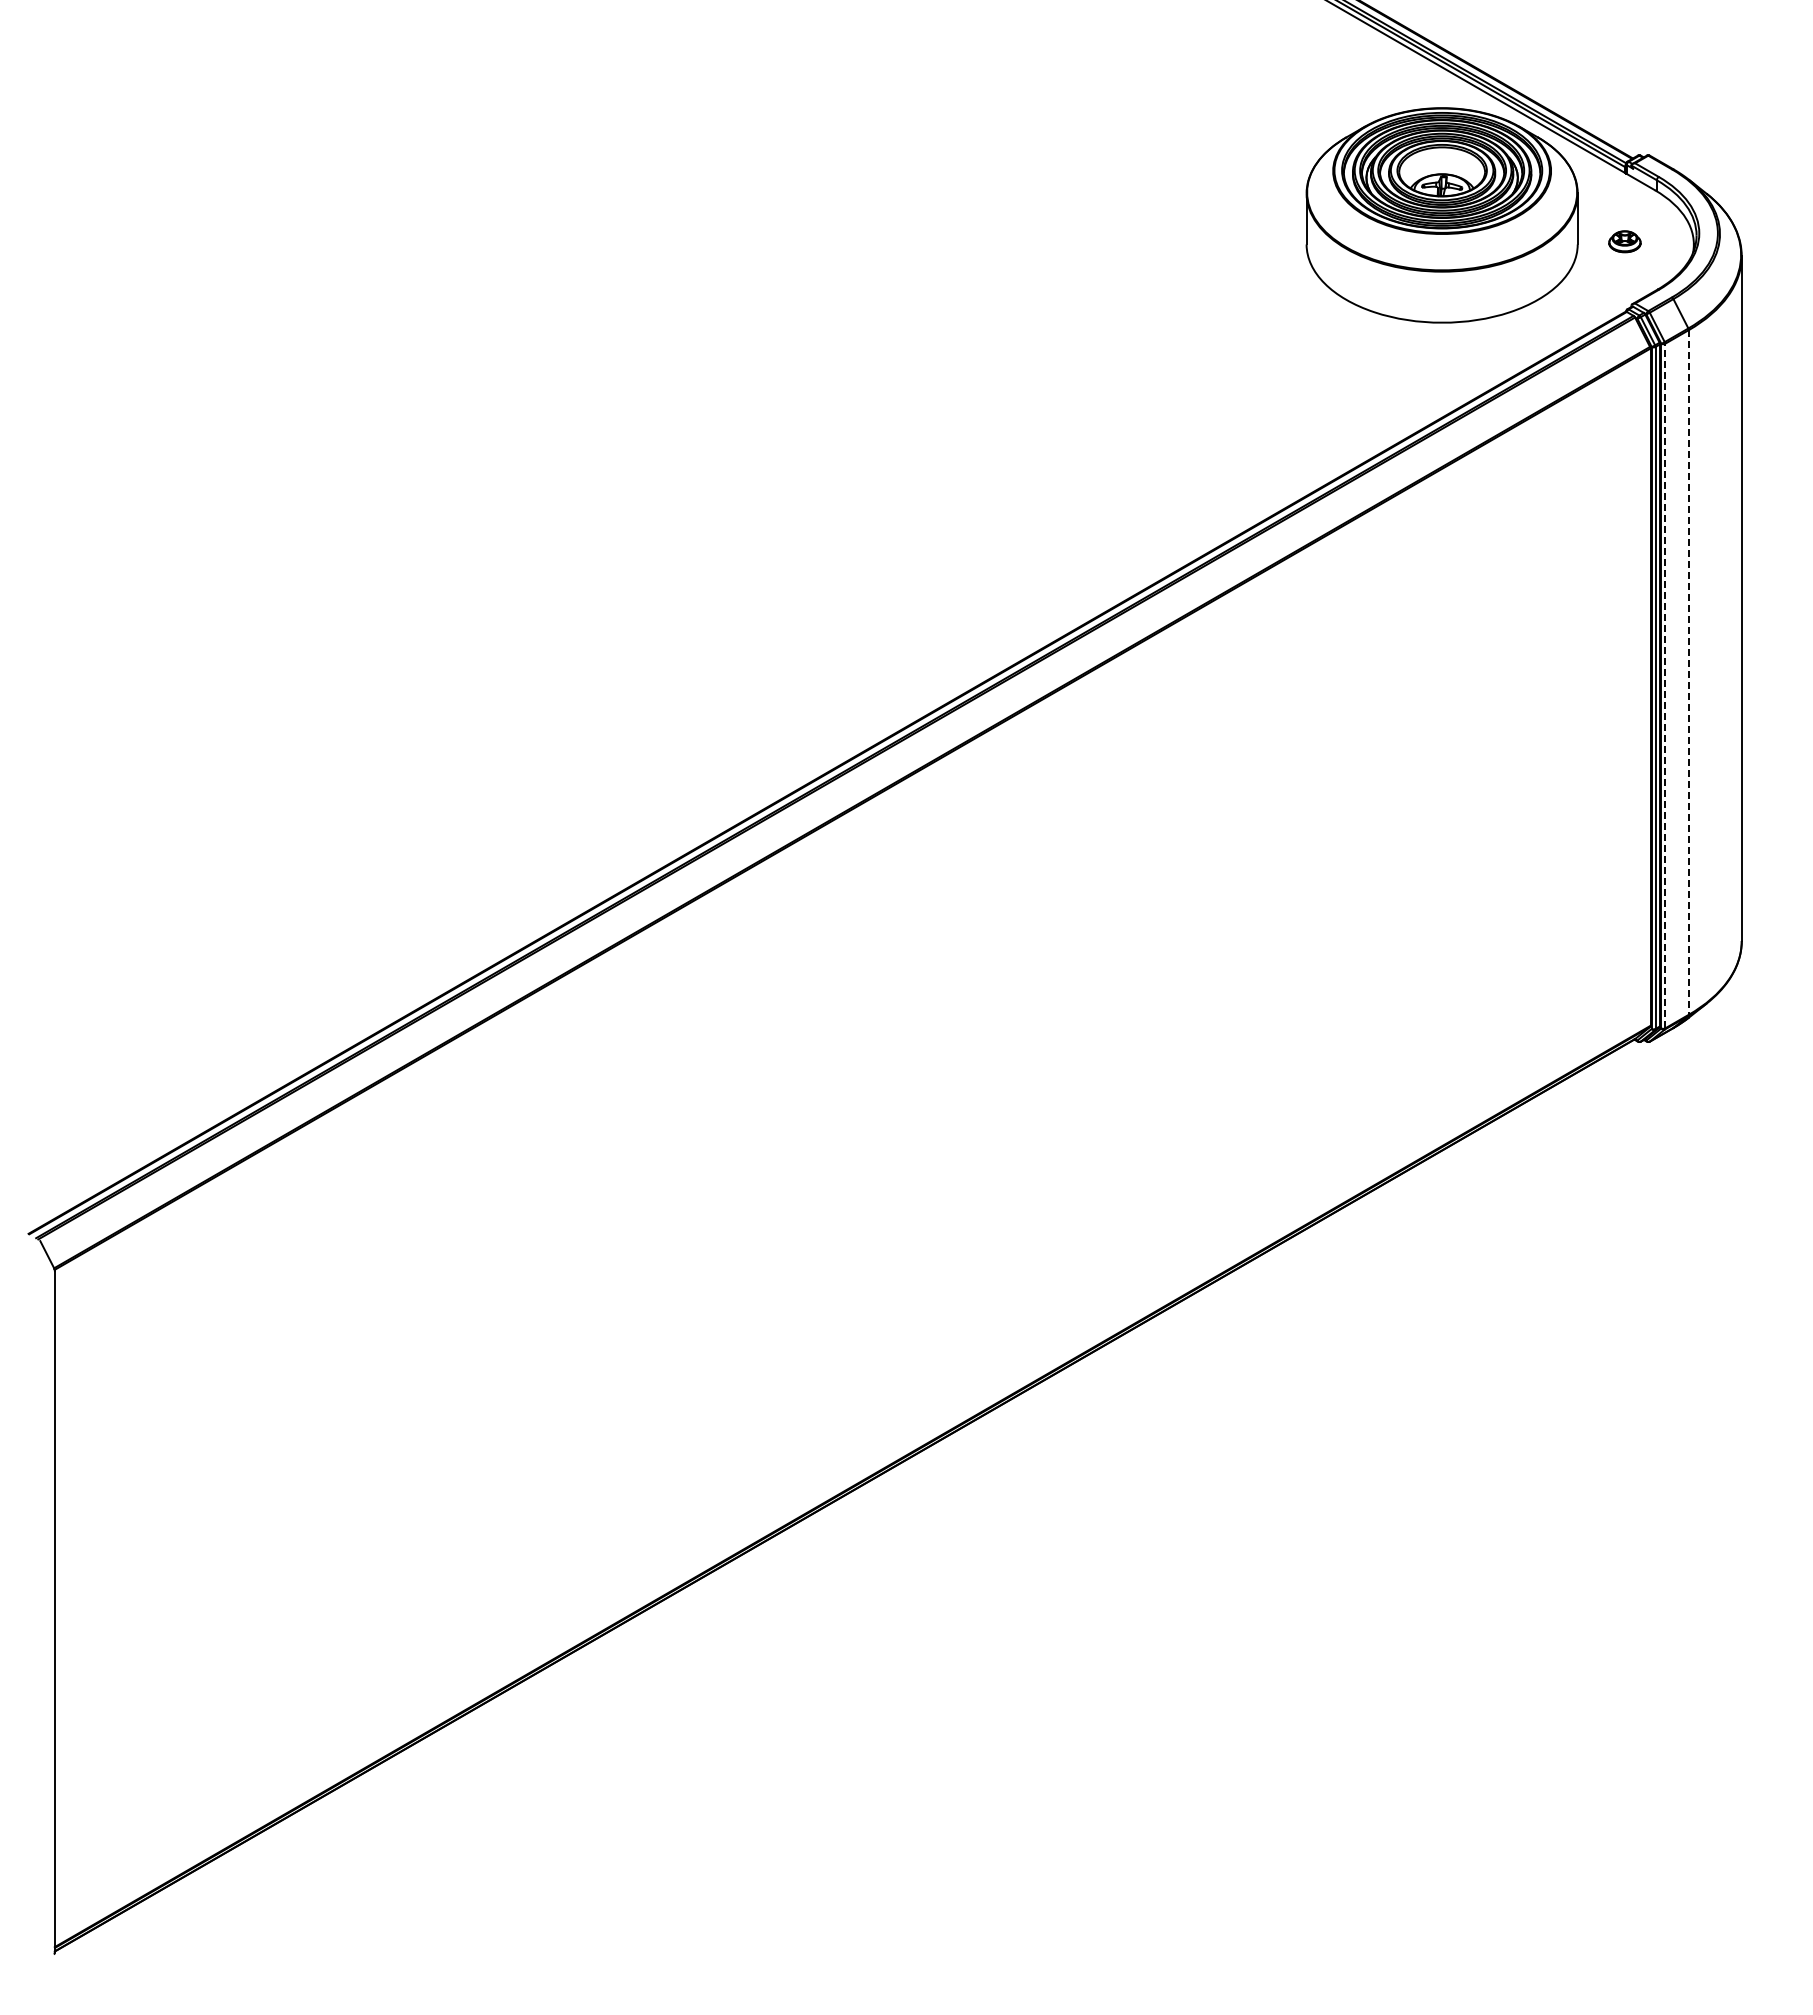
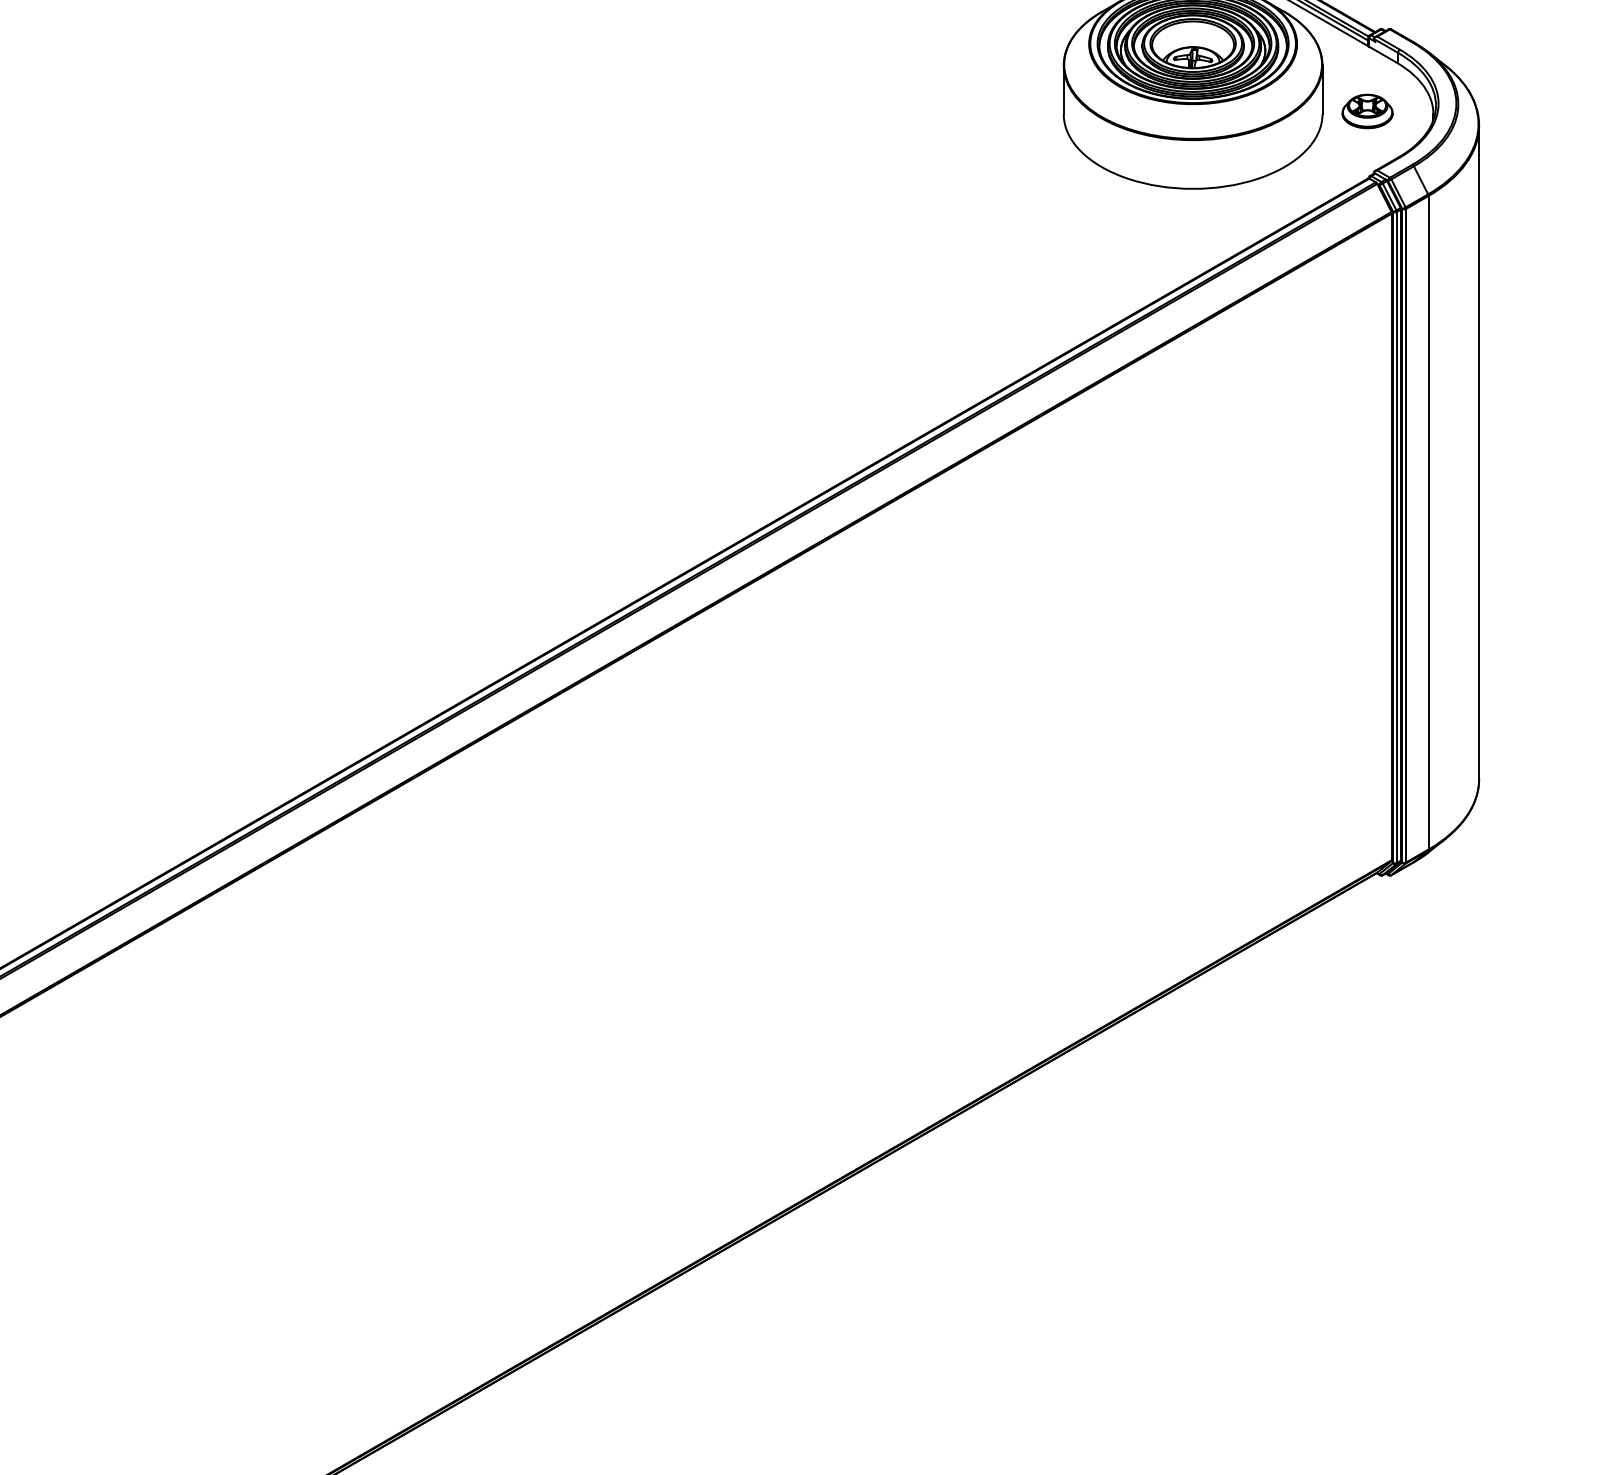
part: (1624, 241) -> (1367, 111), size x1.67
line: (1688, 672) -> (1428, 522), dashed -> solid
line: (1665, 685) -> (1406, 535), dashed -> solid

